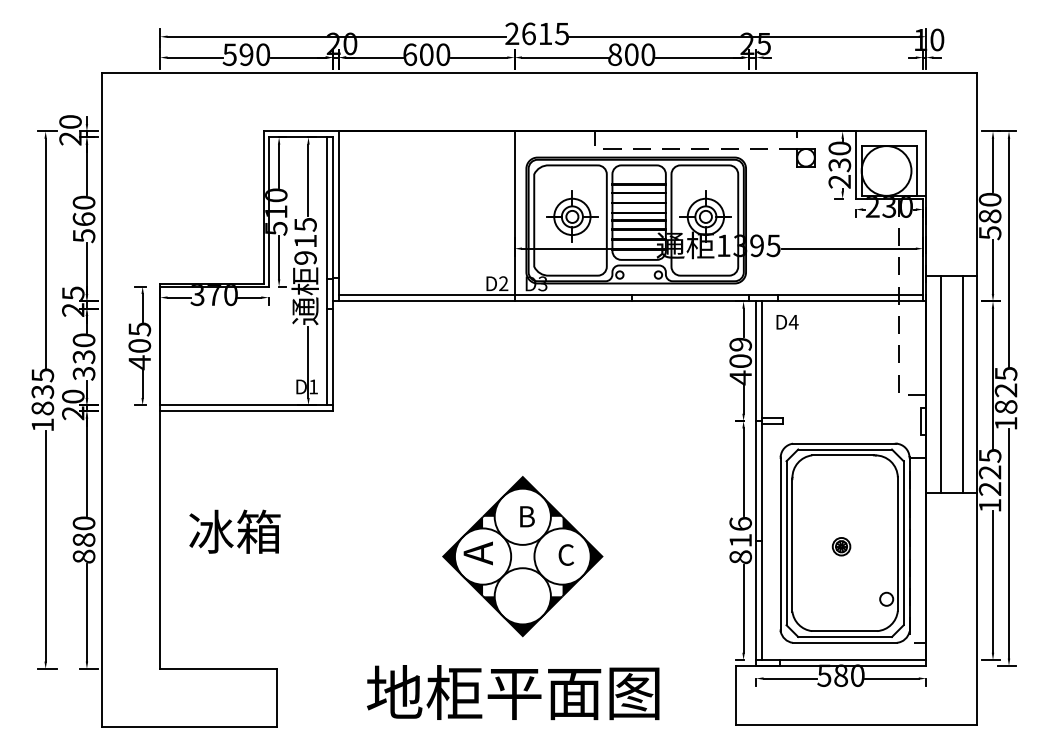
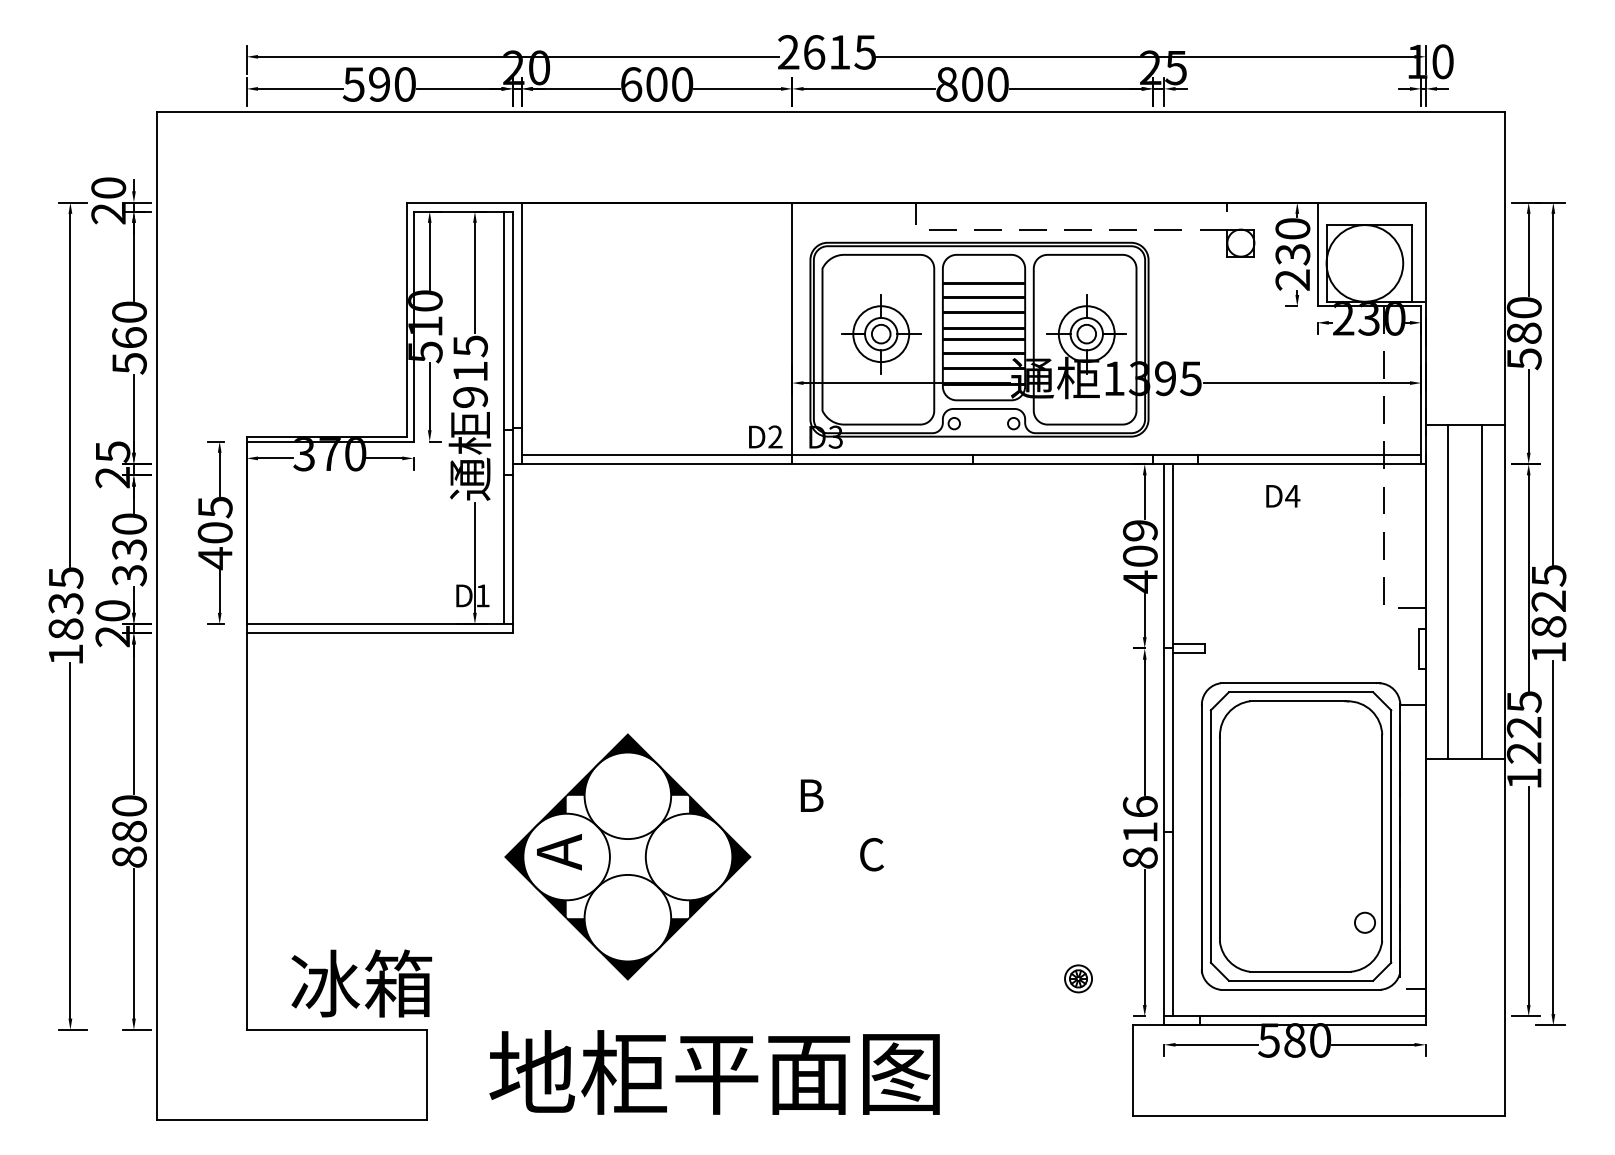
text: (787, 322) -> (1283, 496), moved
text: (234, 531) -> (361, 983), moved
part: (841, 546) -> (1078, 978), moved
part: (522, 556) -> (627, 856), moved
text: (513, 692) -> (715, 1072), moved

